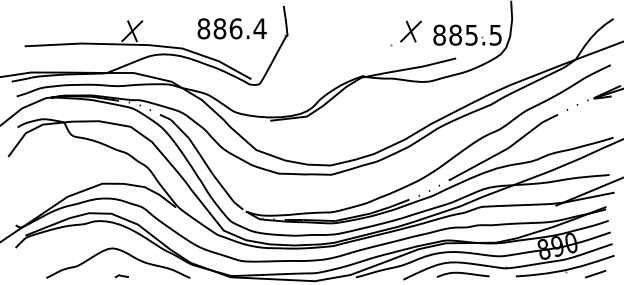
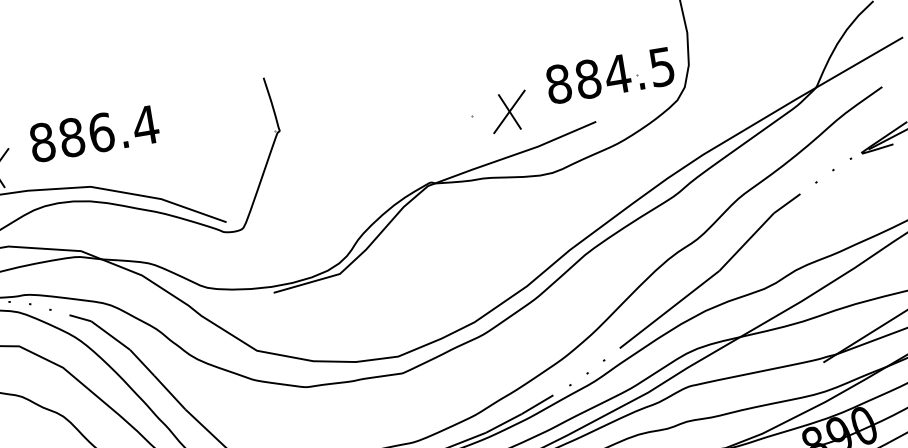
text: (231, 28) -> (93, 133), moved
part: (410, 31) -> (508, 111), moved
text: (471, 35) -> (617, 74), 885.5 -> 884.5

